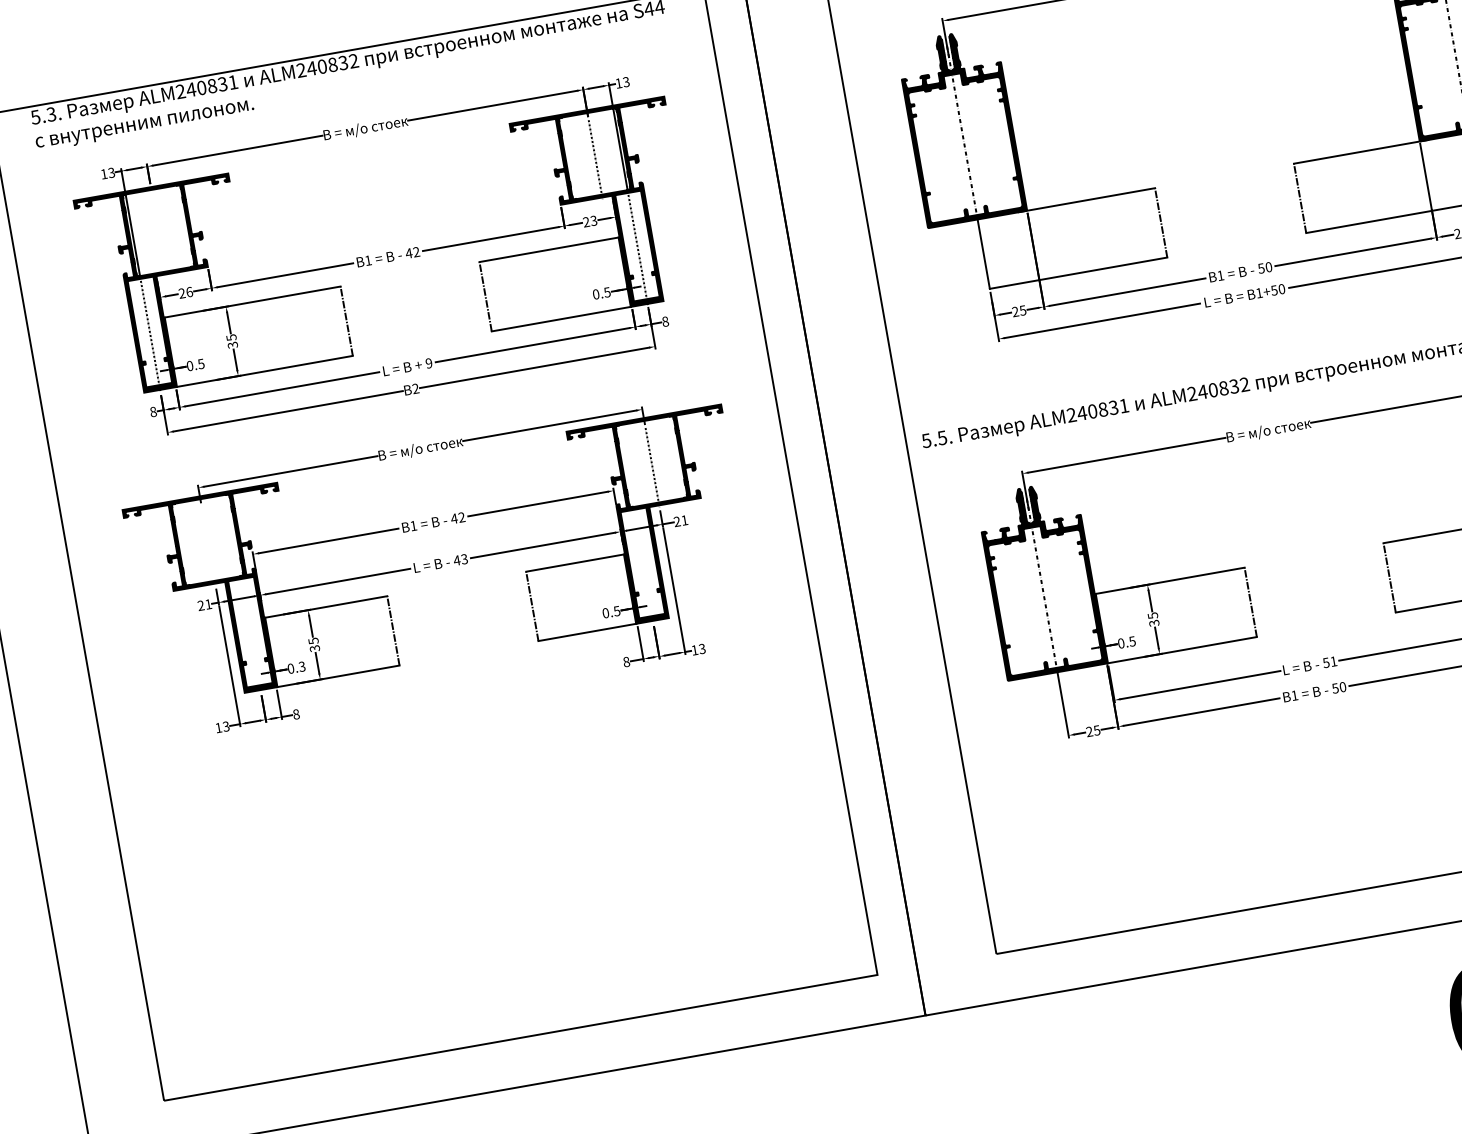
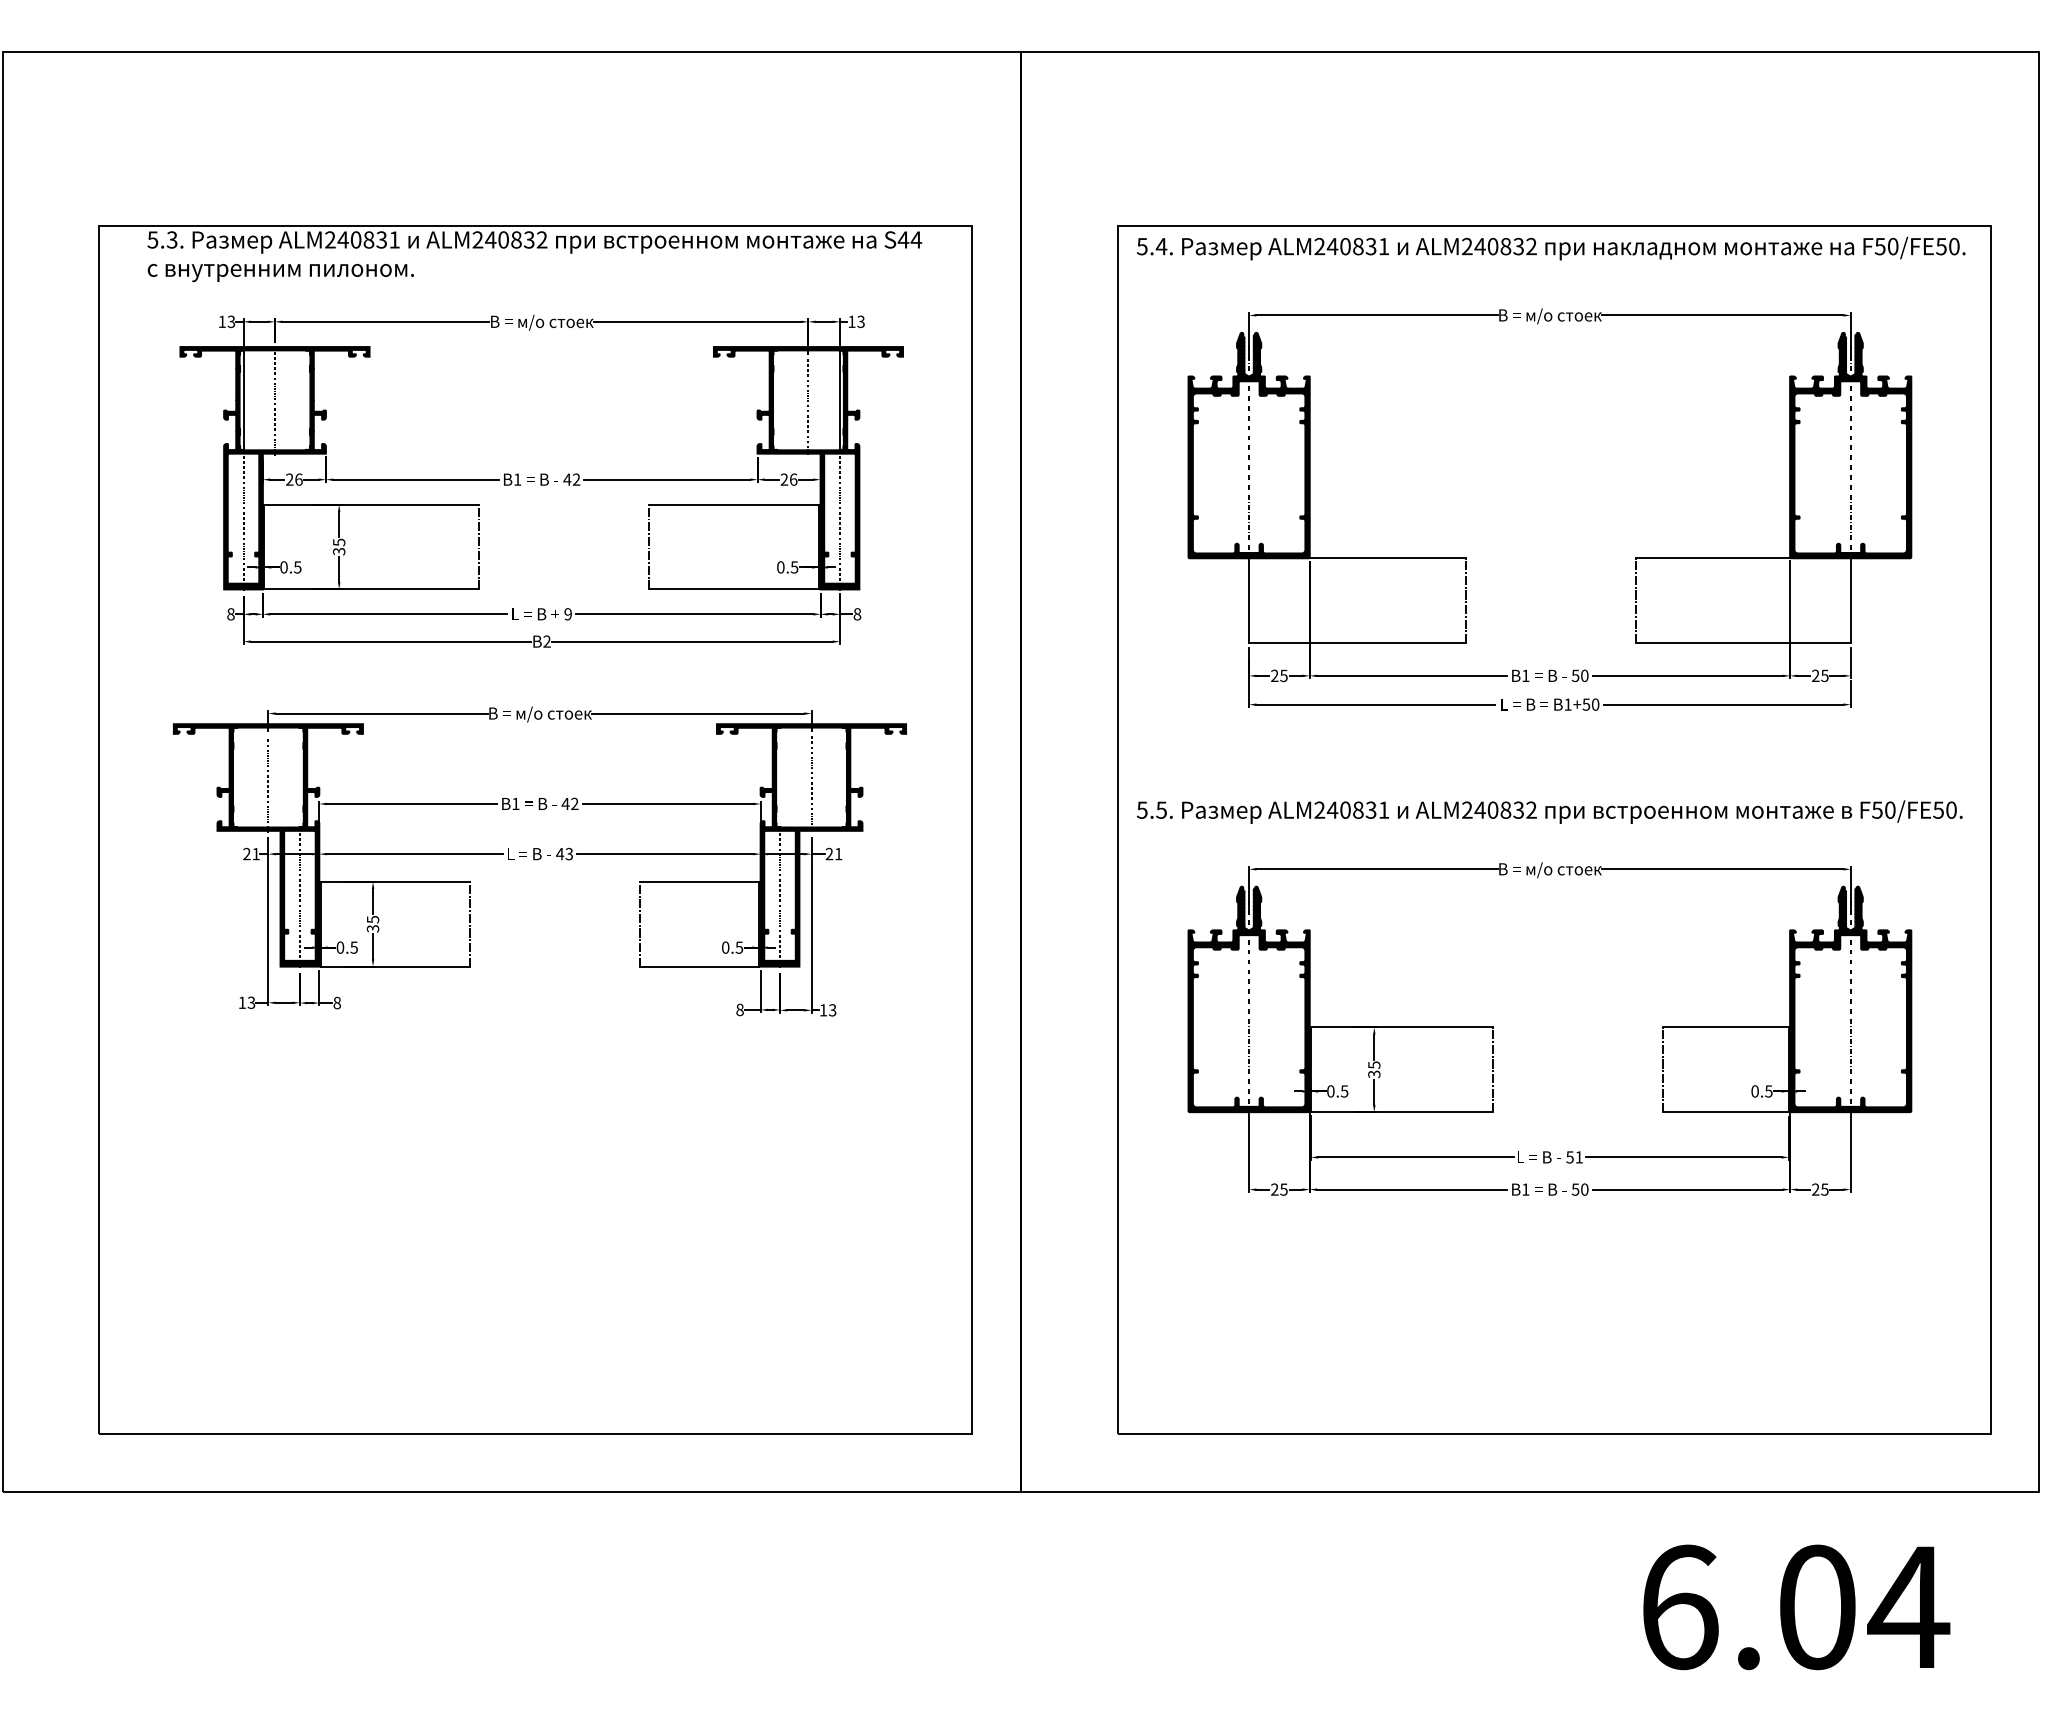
text: (593, 220) -> (793, 479), 23 -> 26
line: (159, 231) -> (275, 401), added
line: (208, 547) -> (268, 786), added
line: (644, 567) -> (780, 901), added
line: (250, 636) -> (299, 901), added
text: (301, 666) -> (353, 947), 0.3 -> 0.5

